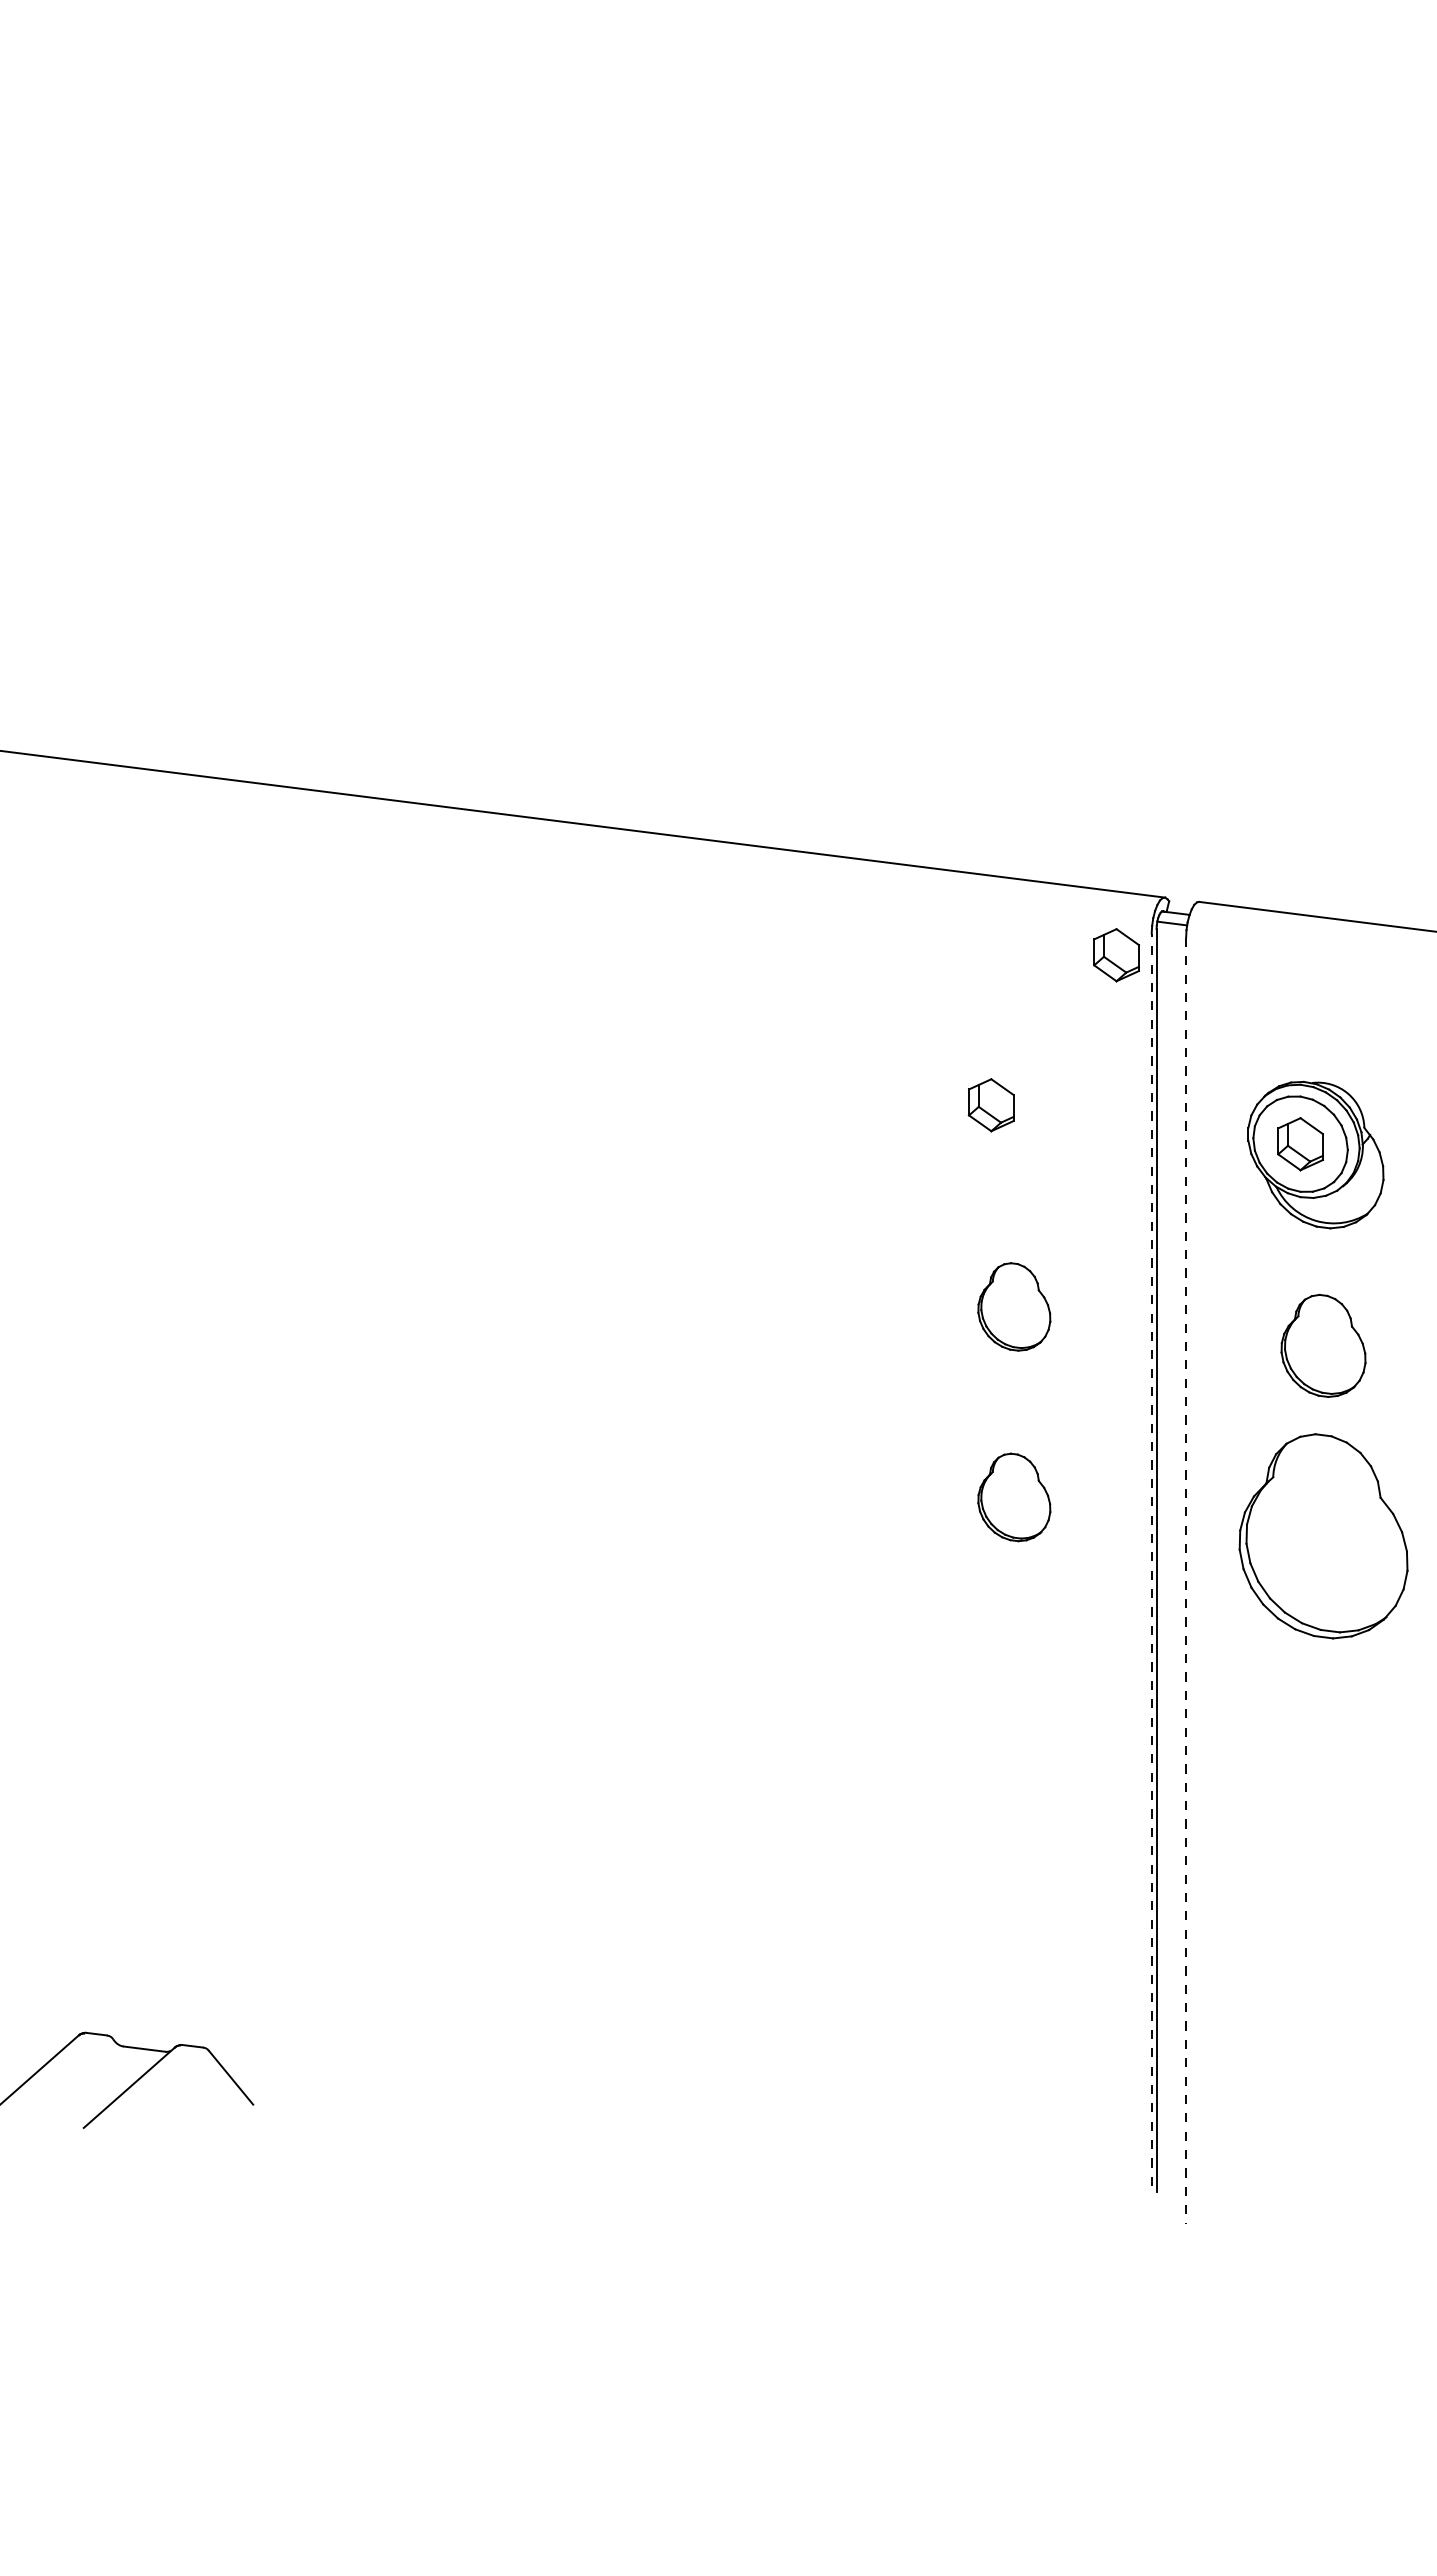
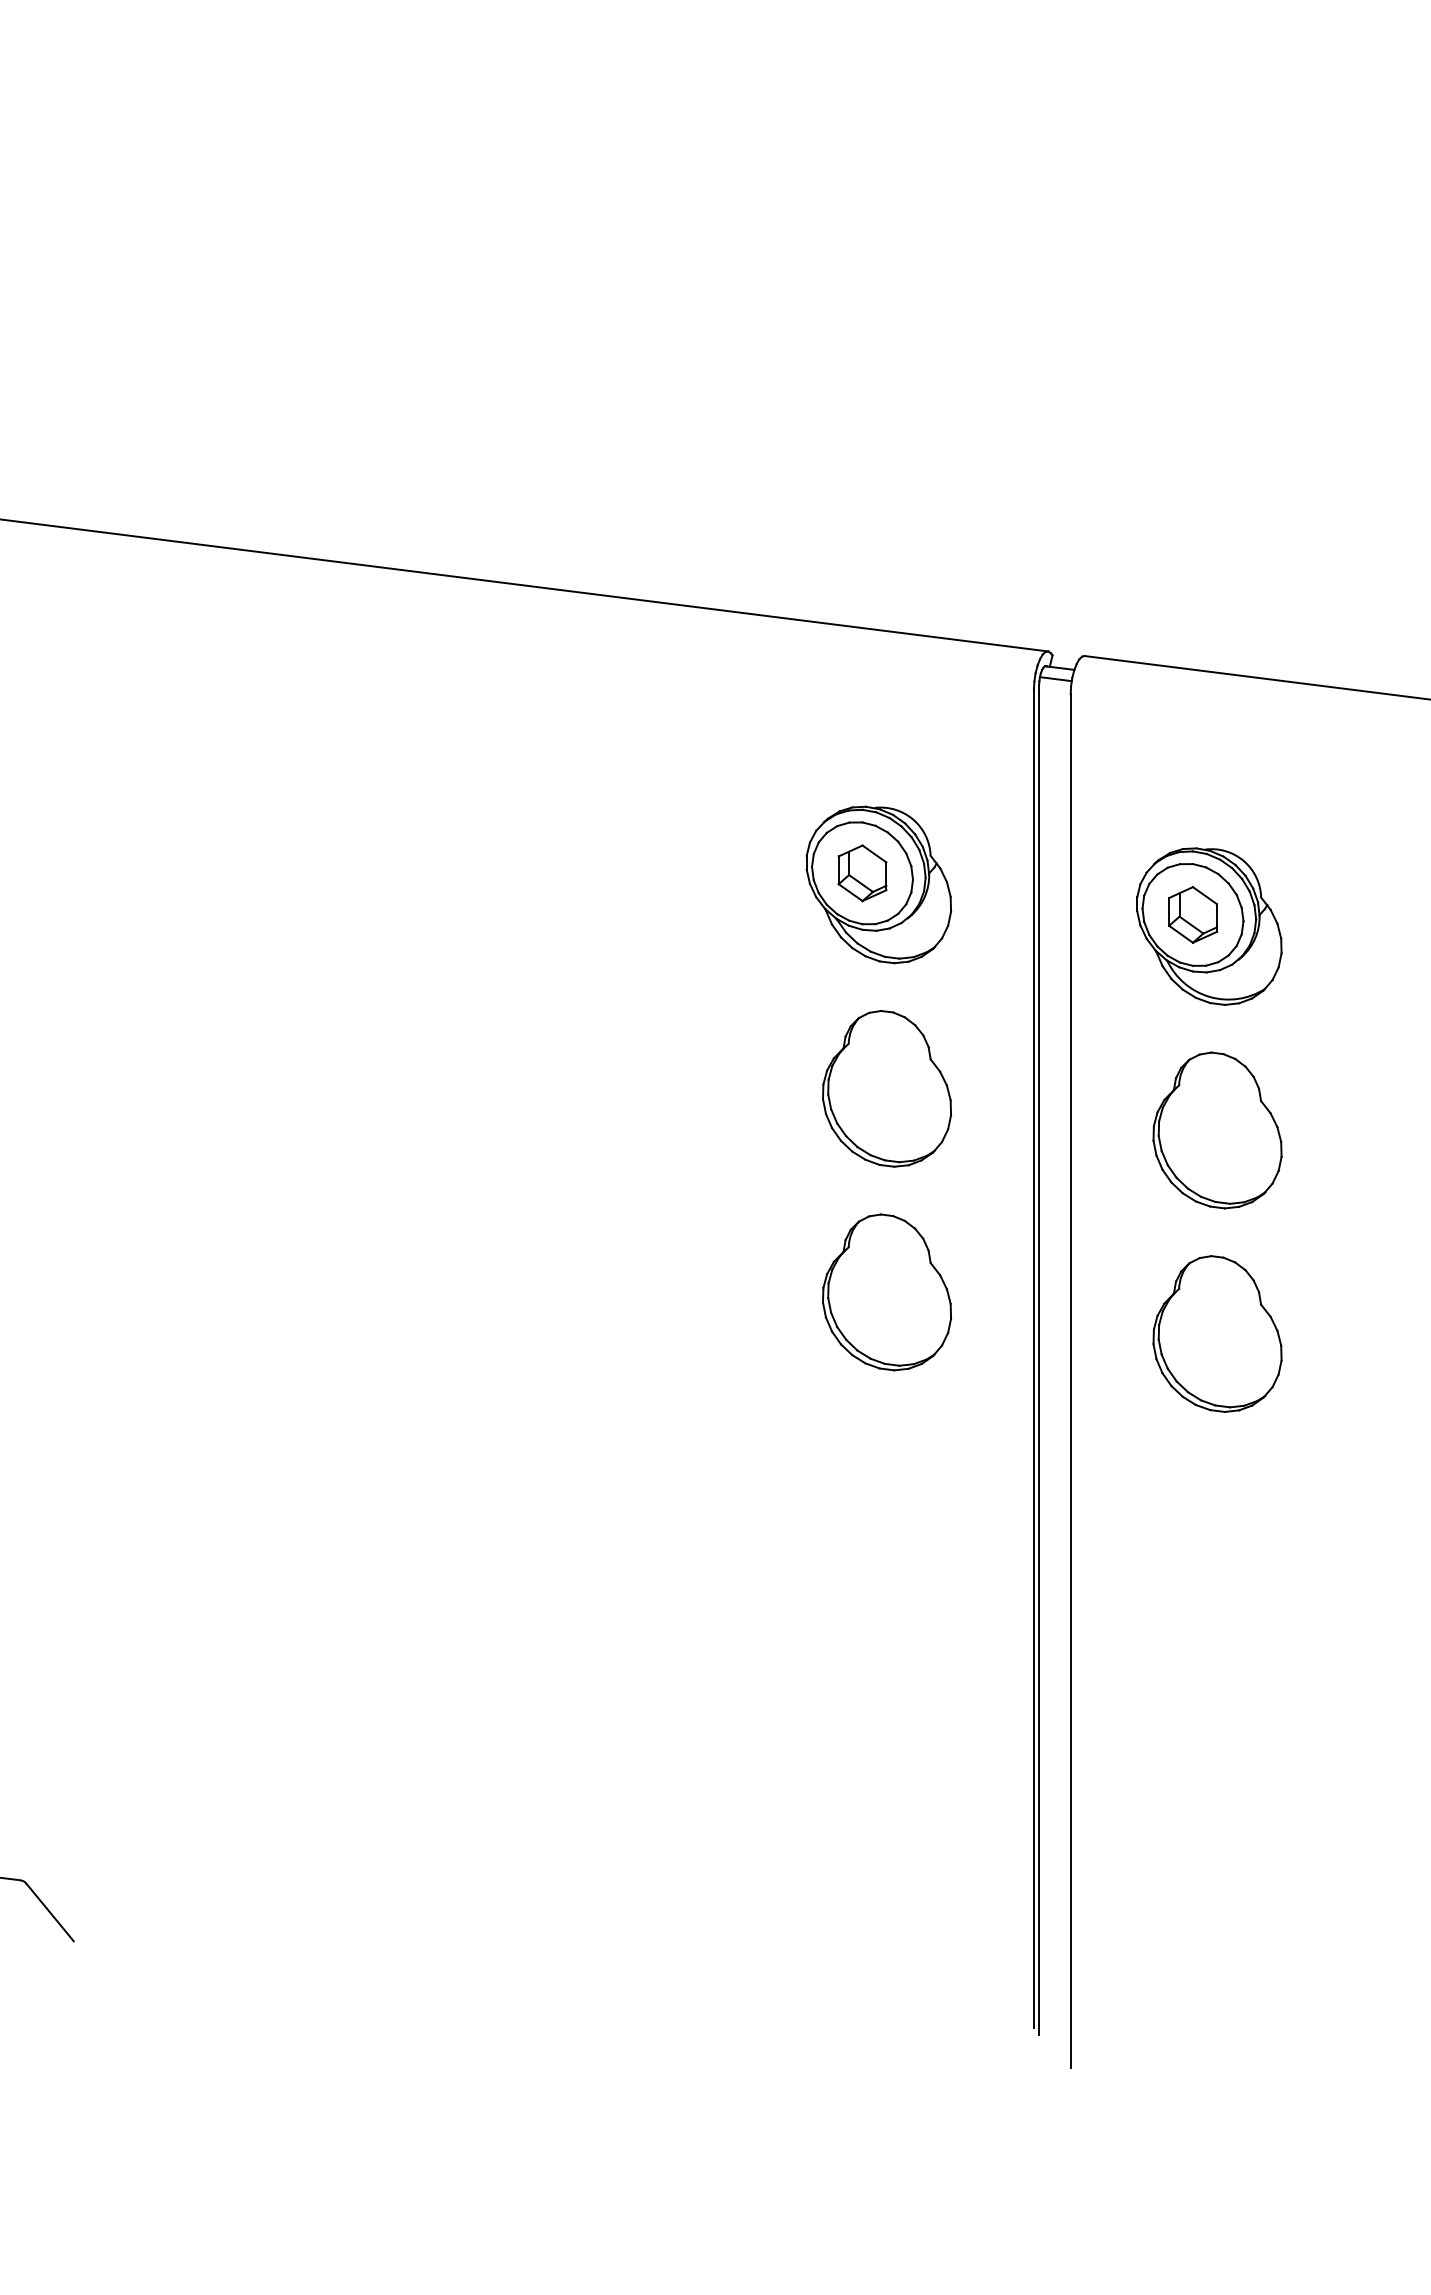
part: (1116, 955) -> (996, 713), removed
part: (1006, 1116) -> (878, 885), added
part: (1014, 1306) -> (887, 1088), size x1.67
part: (1323, 1345) -> (1217, 1130), size x1.43
part: (1014, 1497) -> (887, 1292), size x1.67
part: (1323, 1536) -> (1217, 1334), size x0.71
line: (1151, 1559) -> (1033, 1358), dashed -> solid
line: (1186, 1580) -> (1071, 1381), dashed -> solid

